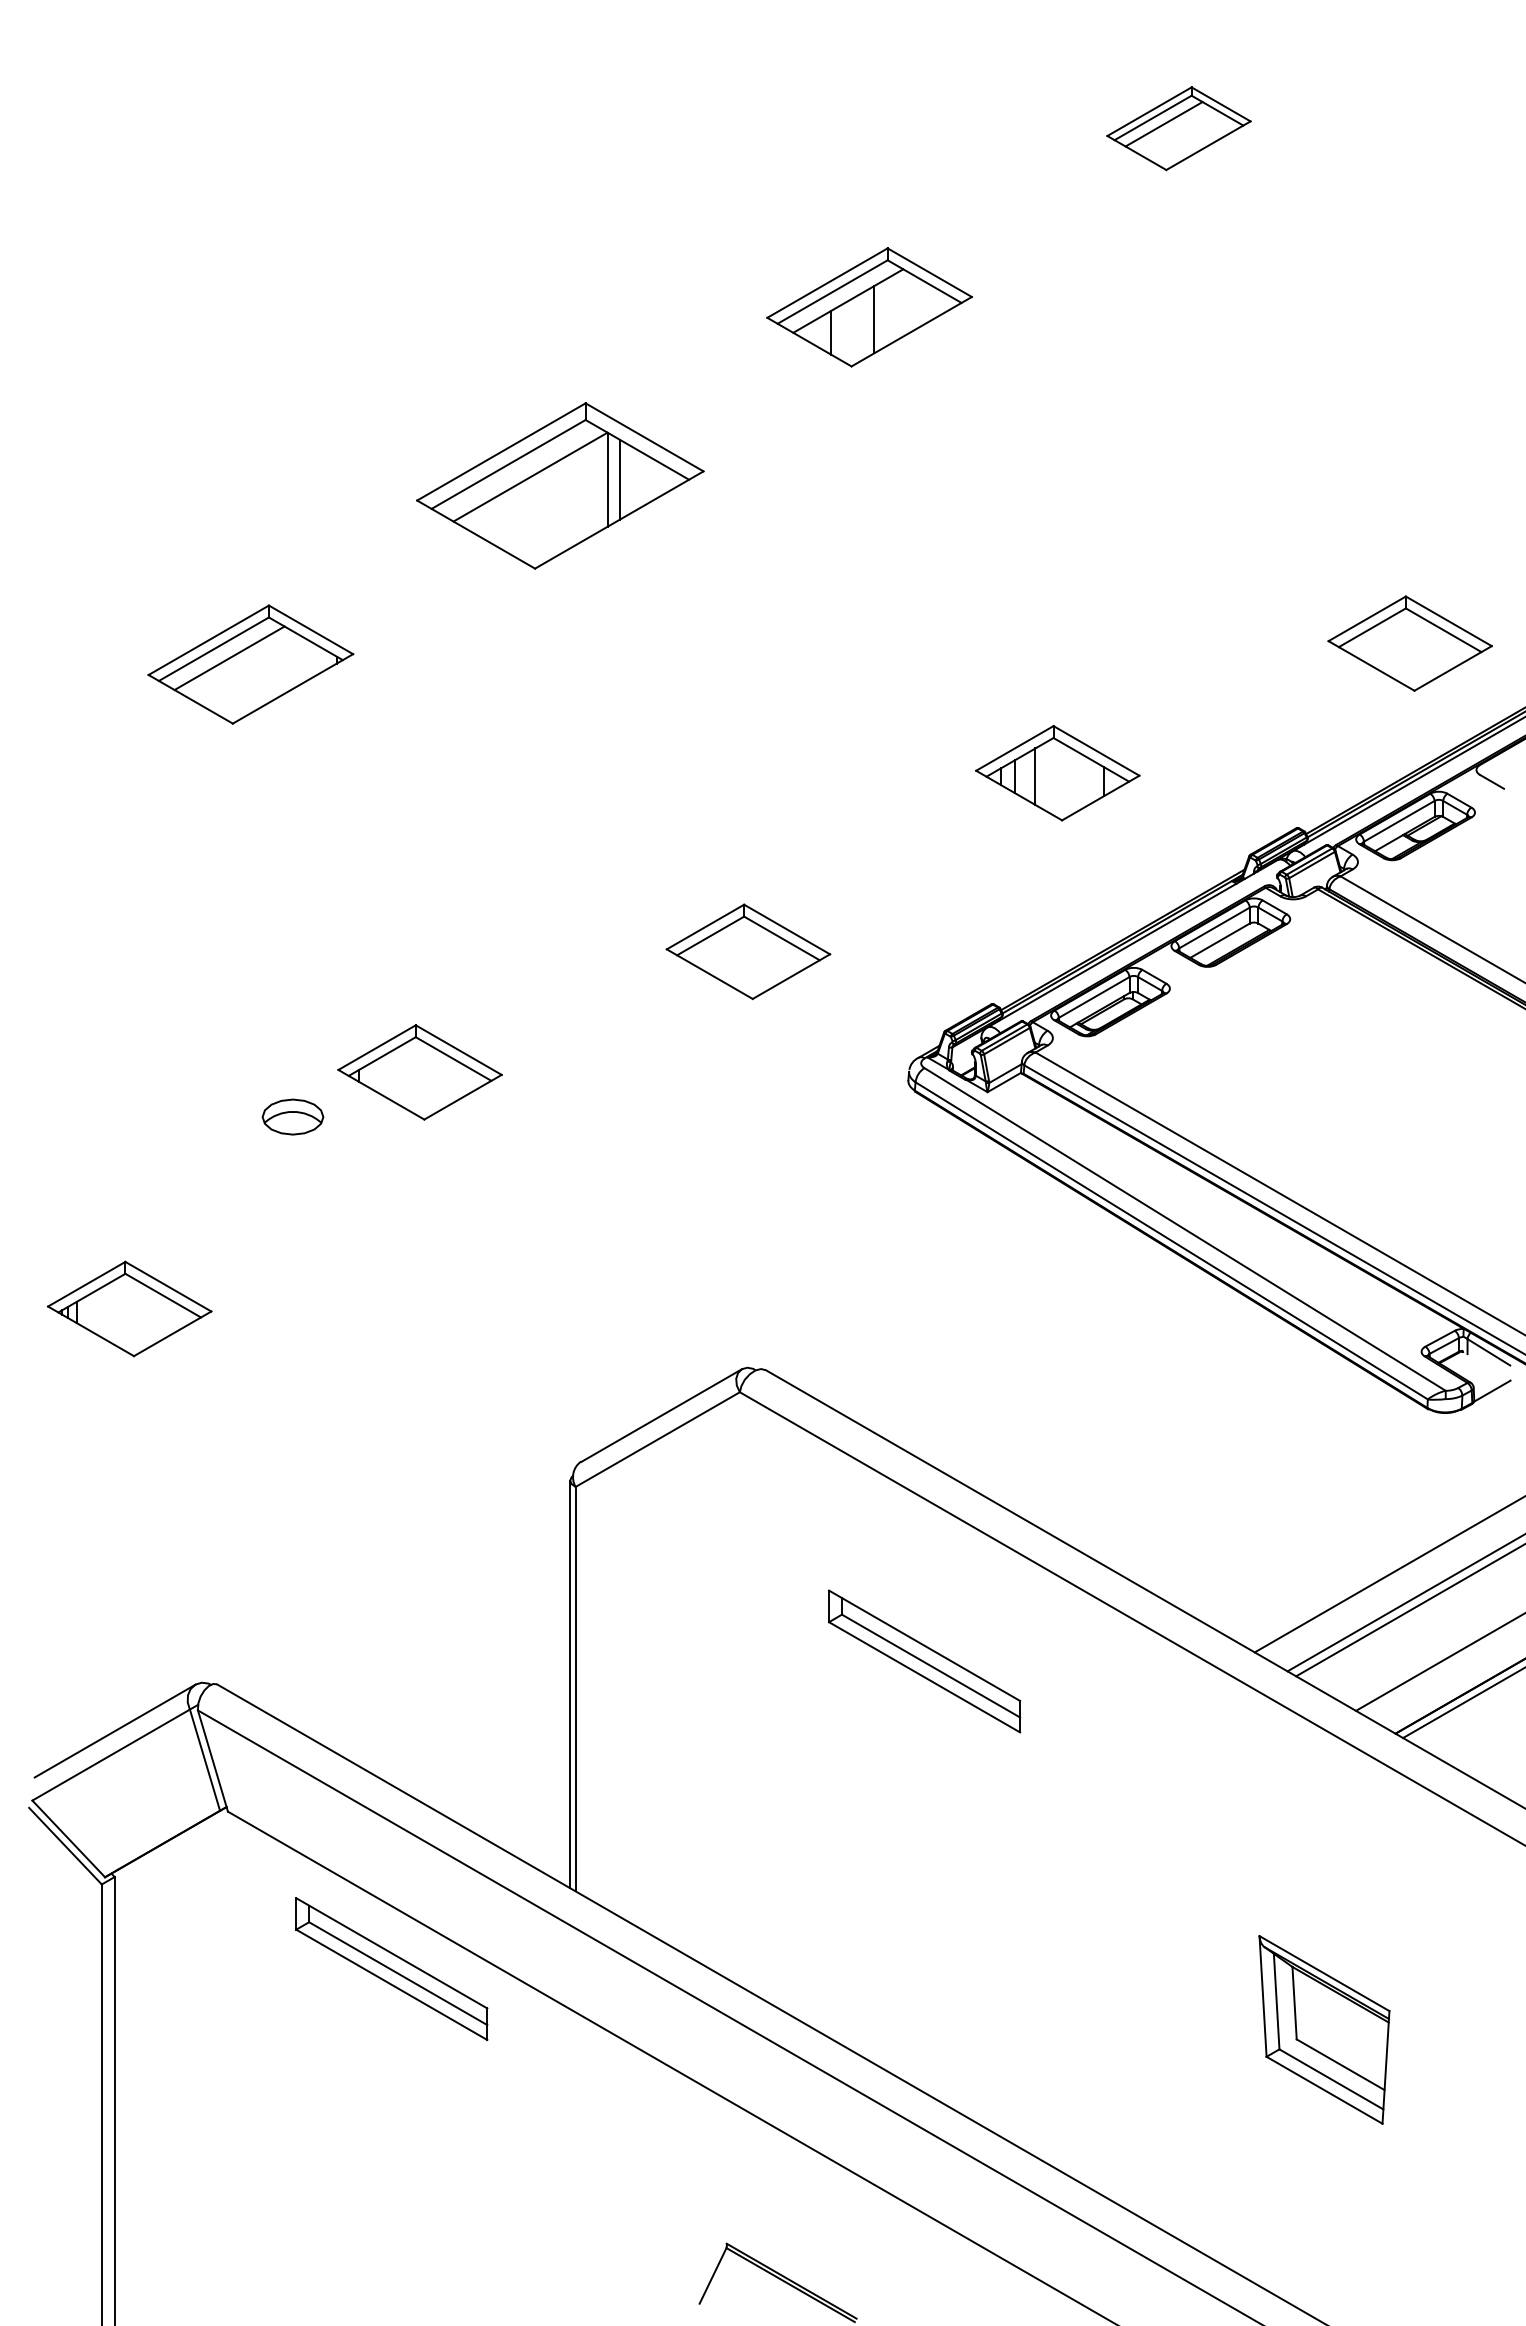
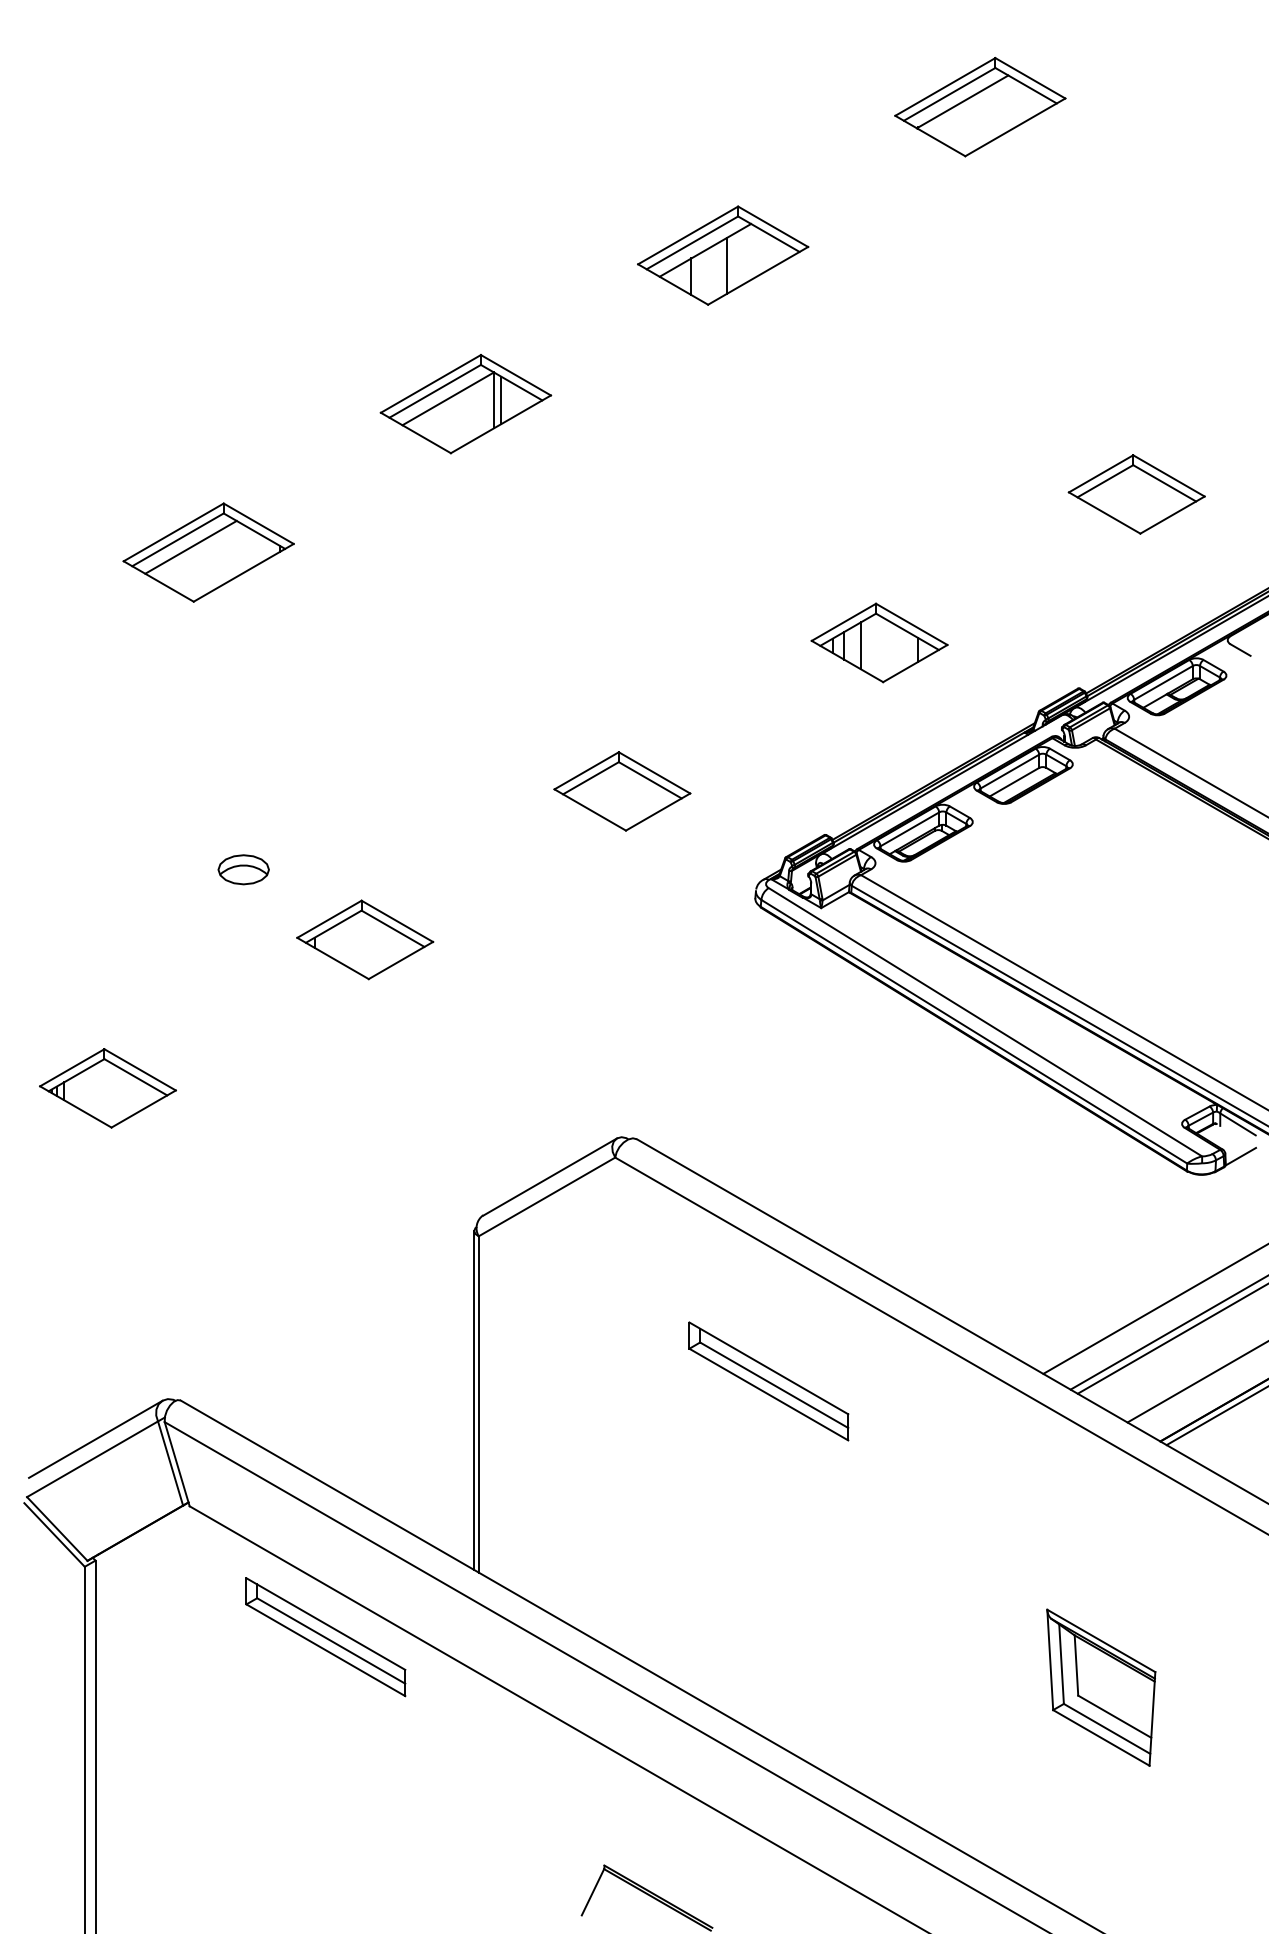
part: (1178, 128) -> (979, 106), size x1.43
part: (559, 485) -> (465, 403), size x0.71
part: (1409, 643) -> (1136, 494), moved
part: (419, 1072) -> (364, 939), moved
part: (292, 1116) -> (243, 869), moved

